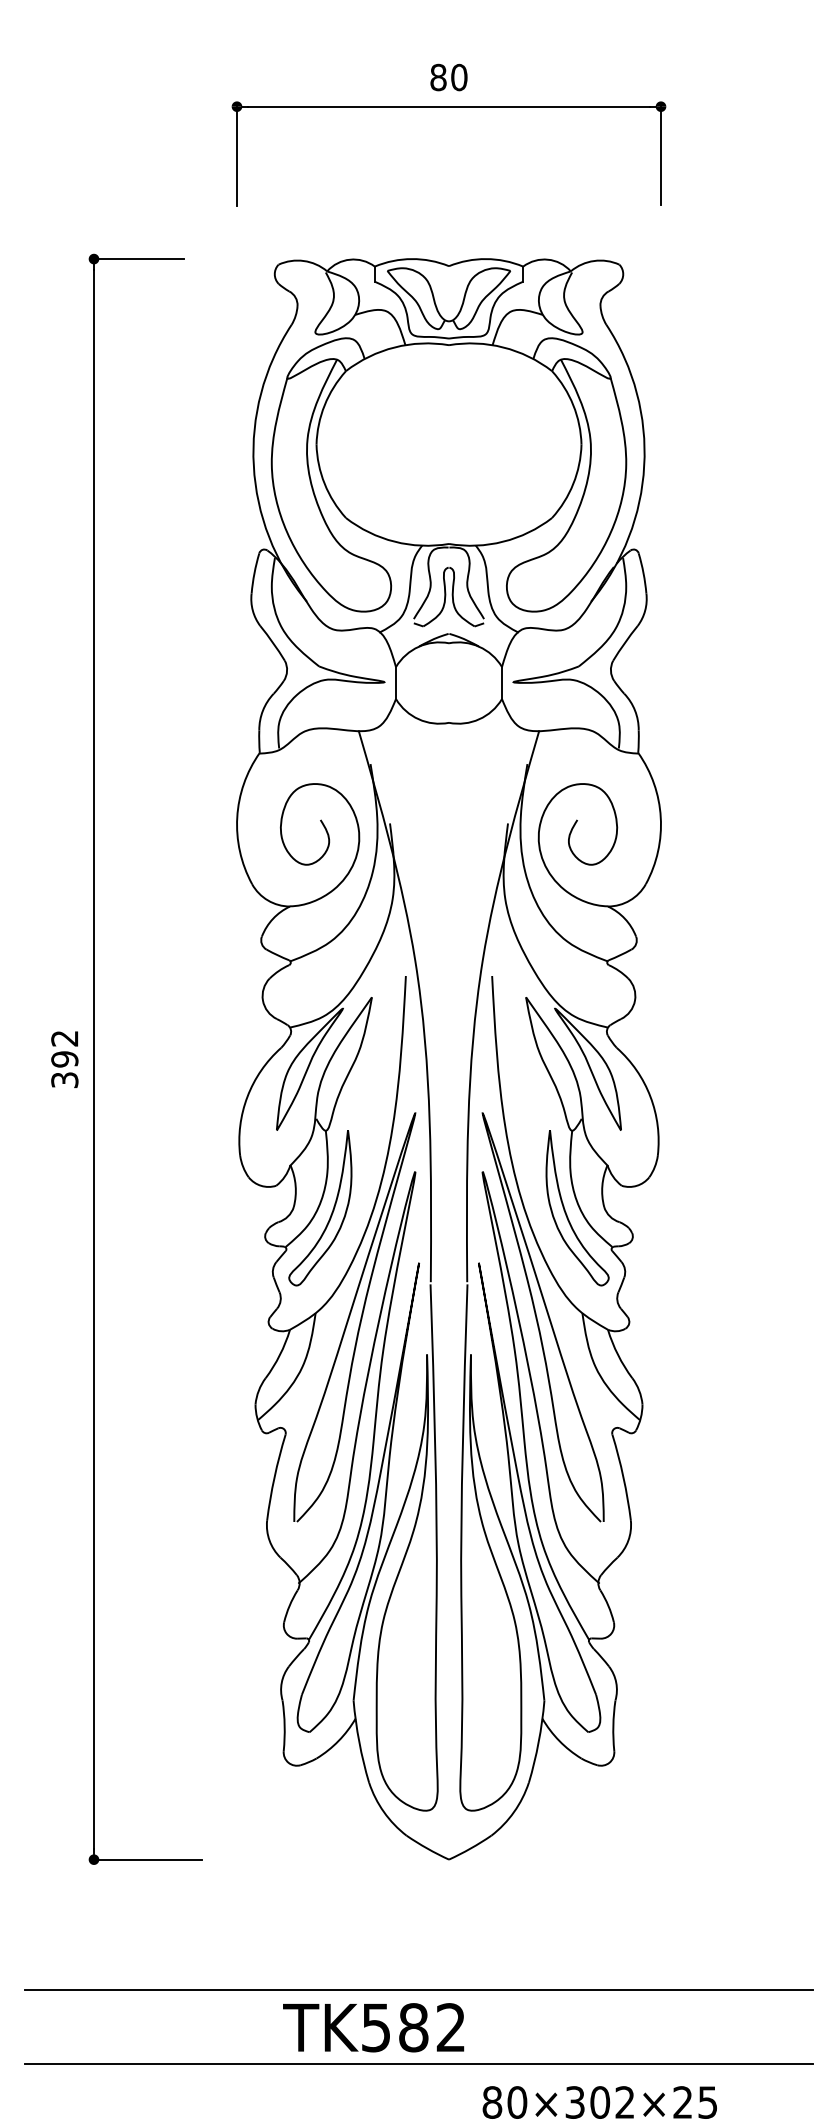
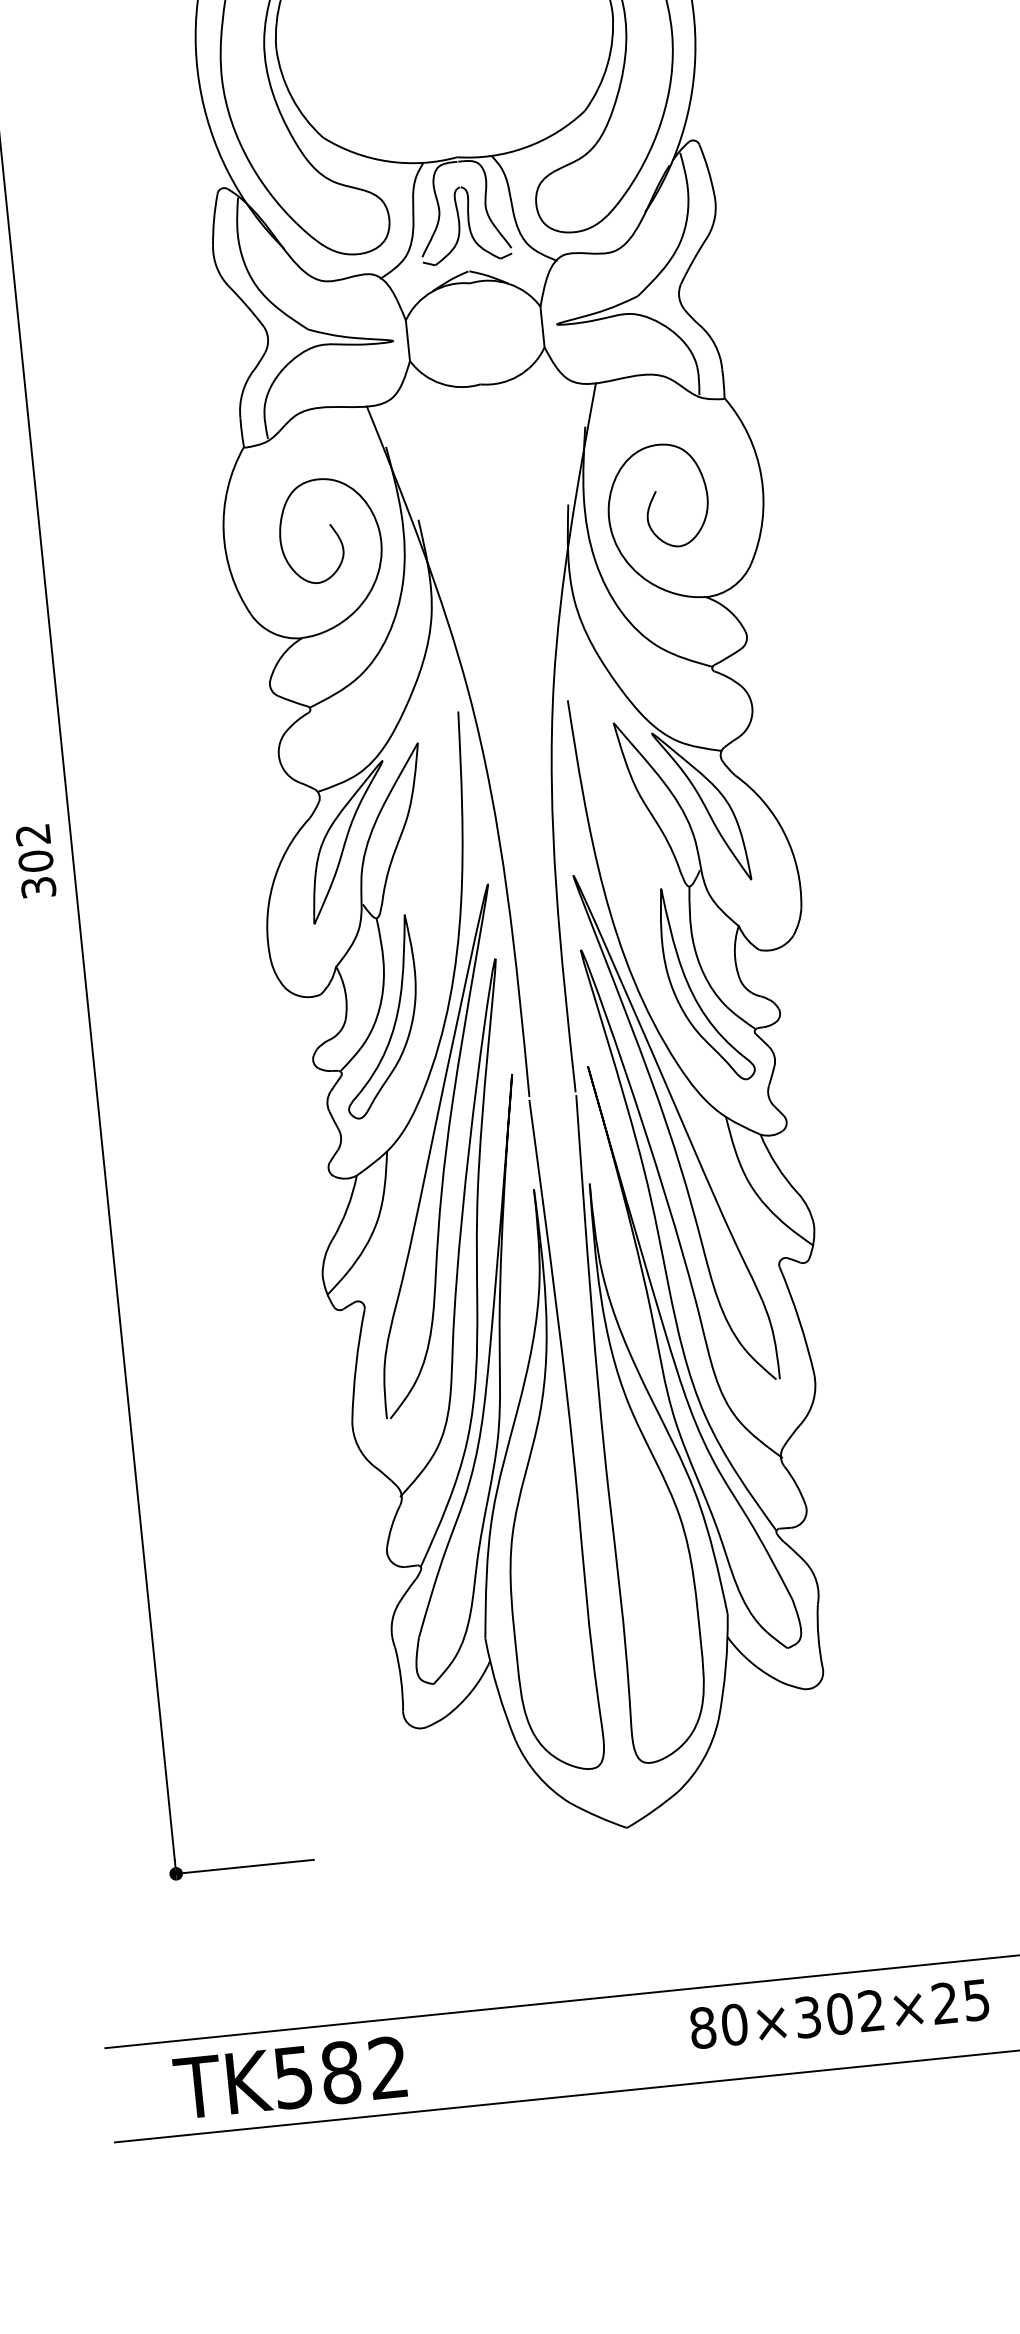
text: (64, 1059) -> (35, 861), 392 -> 302
text: (373, 2027) -> (289, 2077), moved
text: (599, 2102) -> (838, 2014), moved

